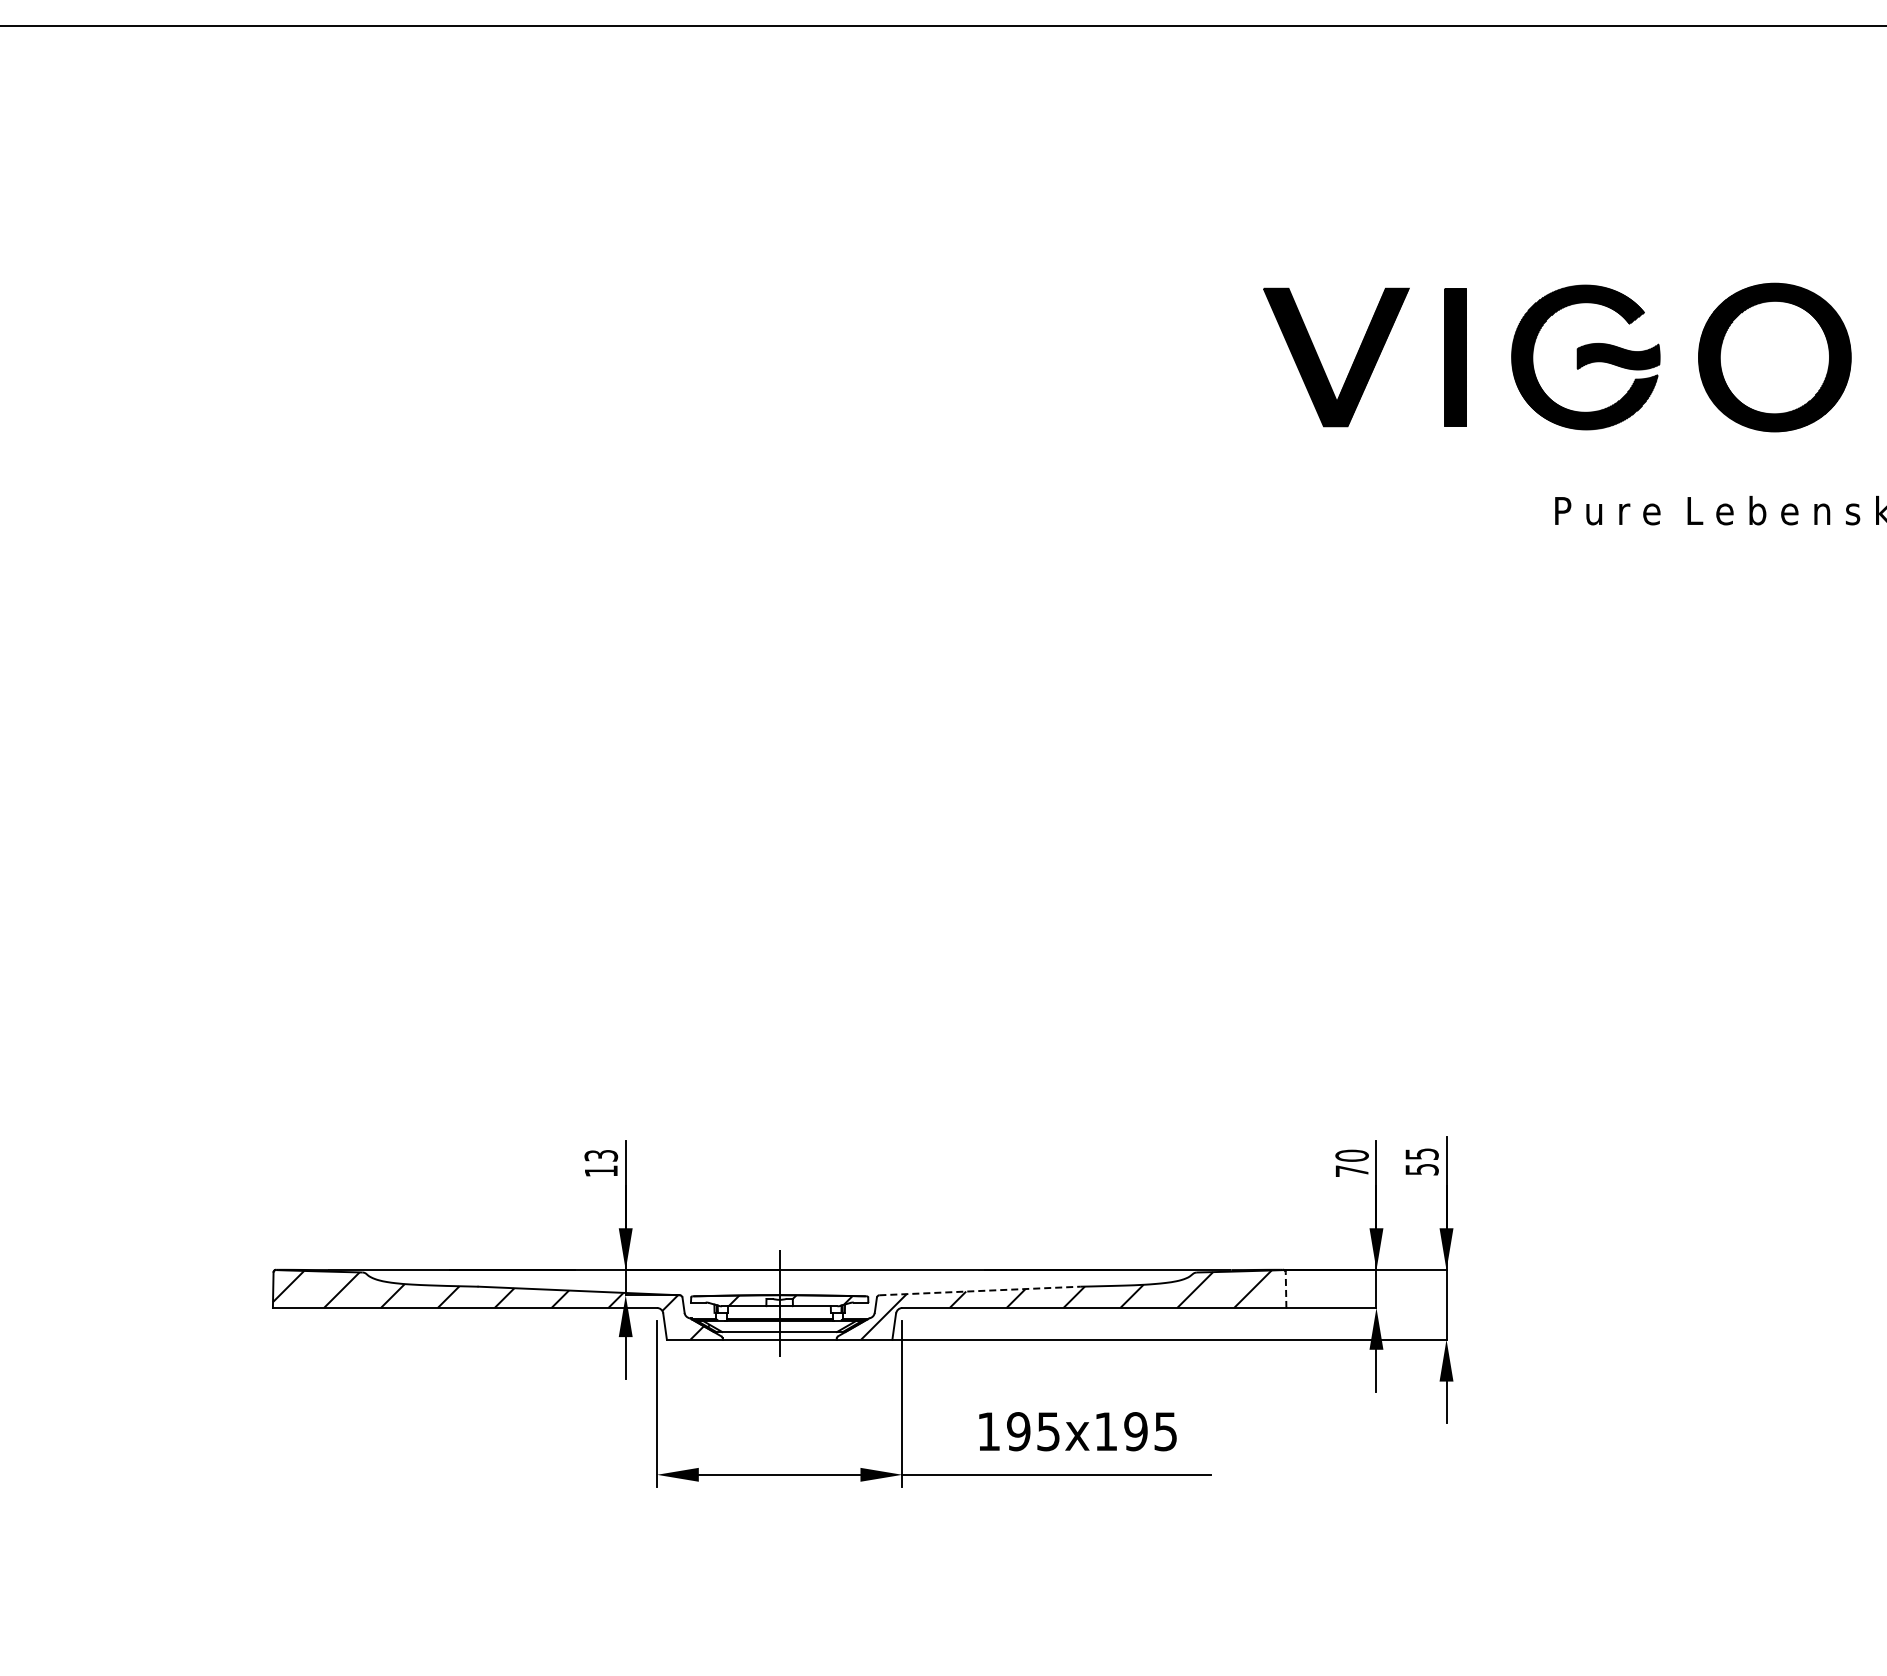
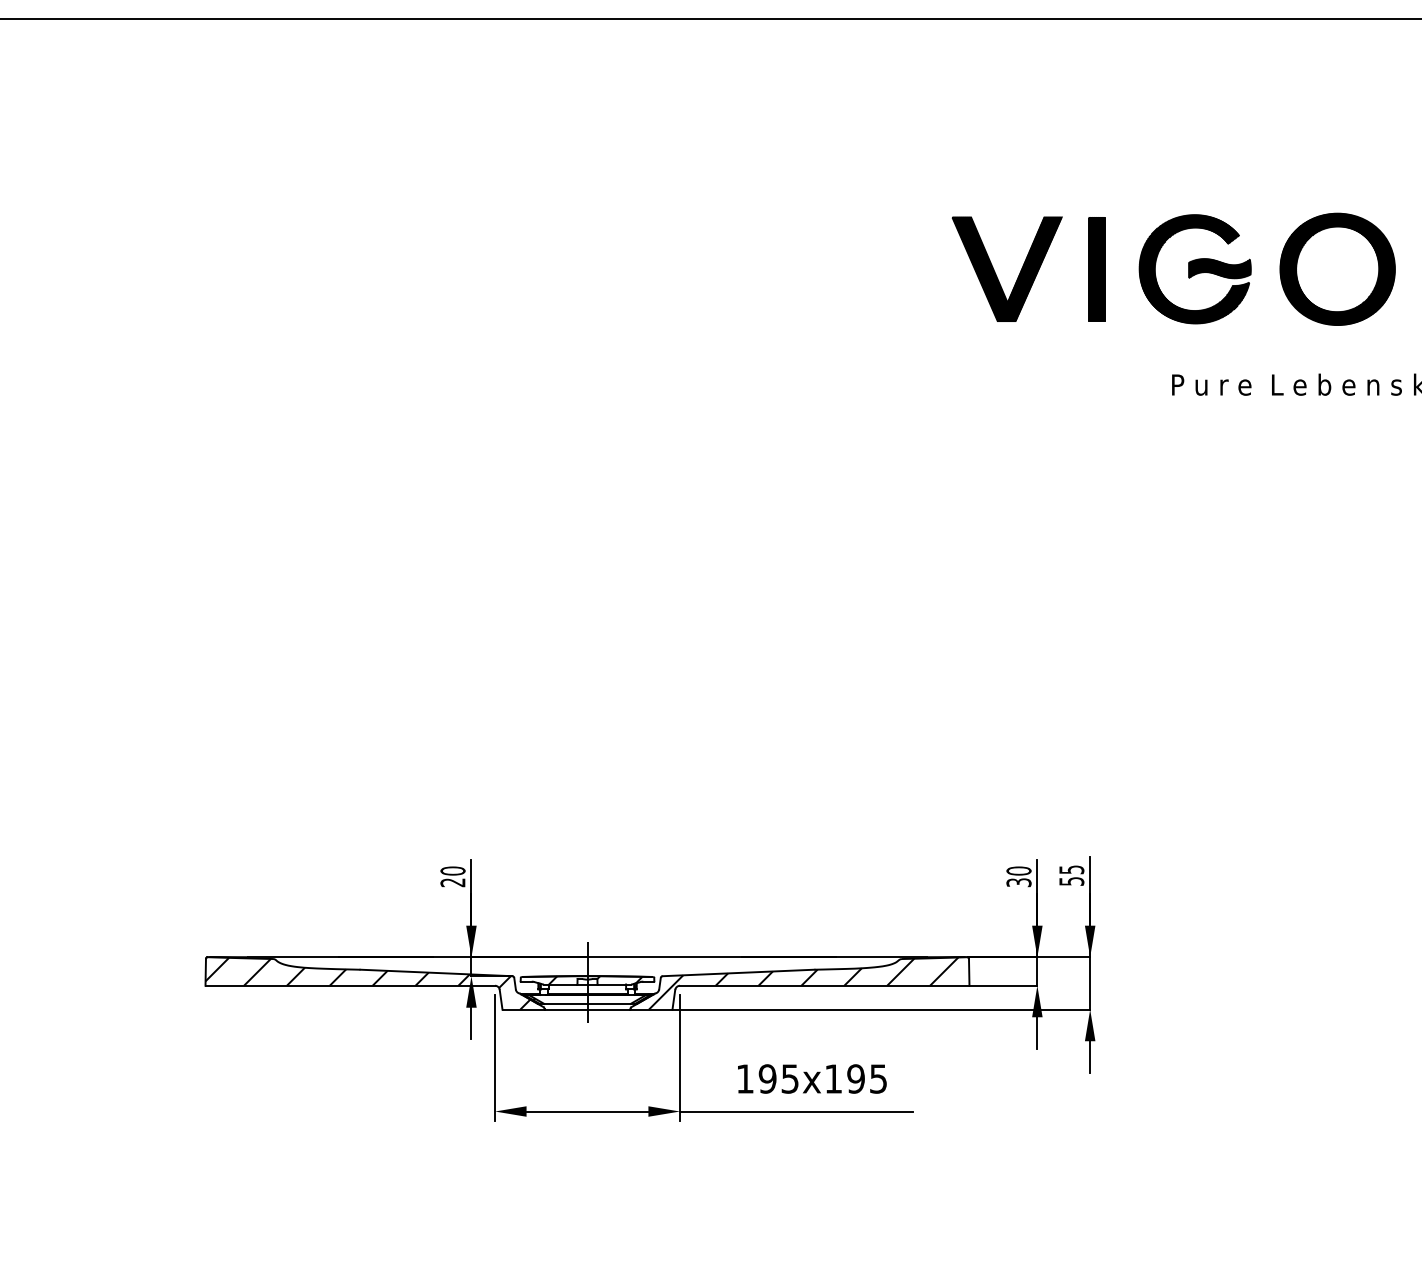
text: (601, 1163) -> (453, 876), 13 -> 20
text: (1351, 1171) -> (1018, 882), 70 -> 30
line: (980, 1290) -> (738, 972), dashed -> solid
line: (1286, 1290) -> (969, 972), dashed -> solid

